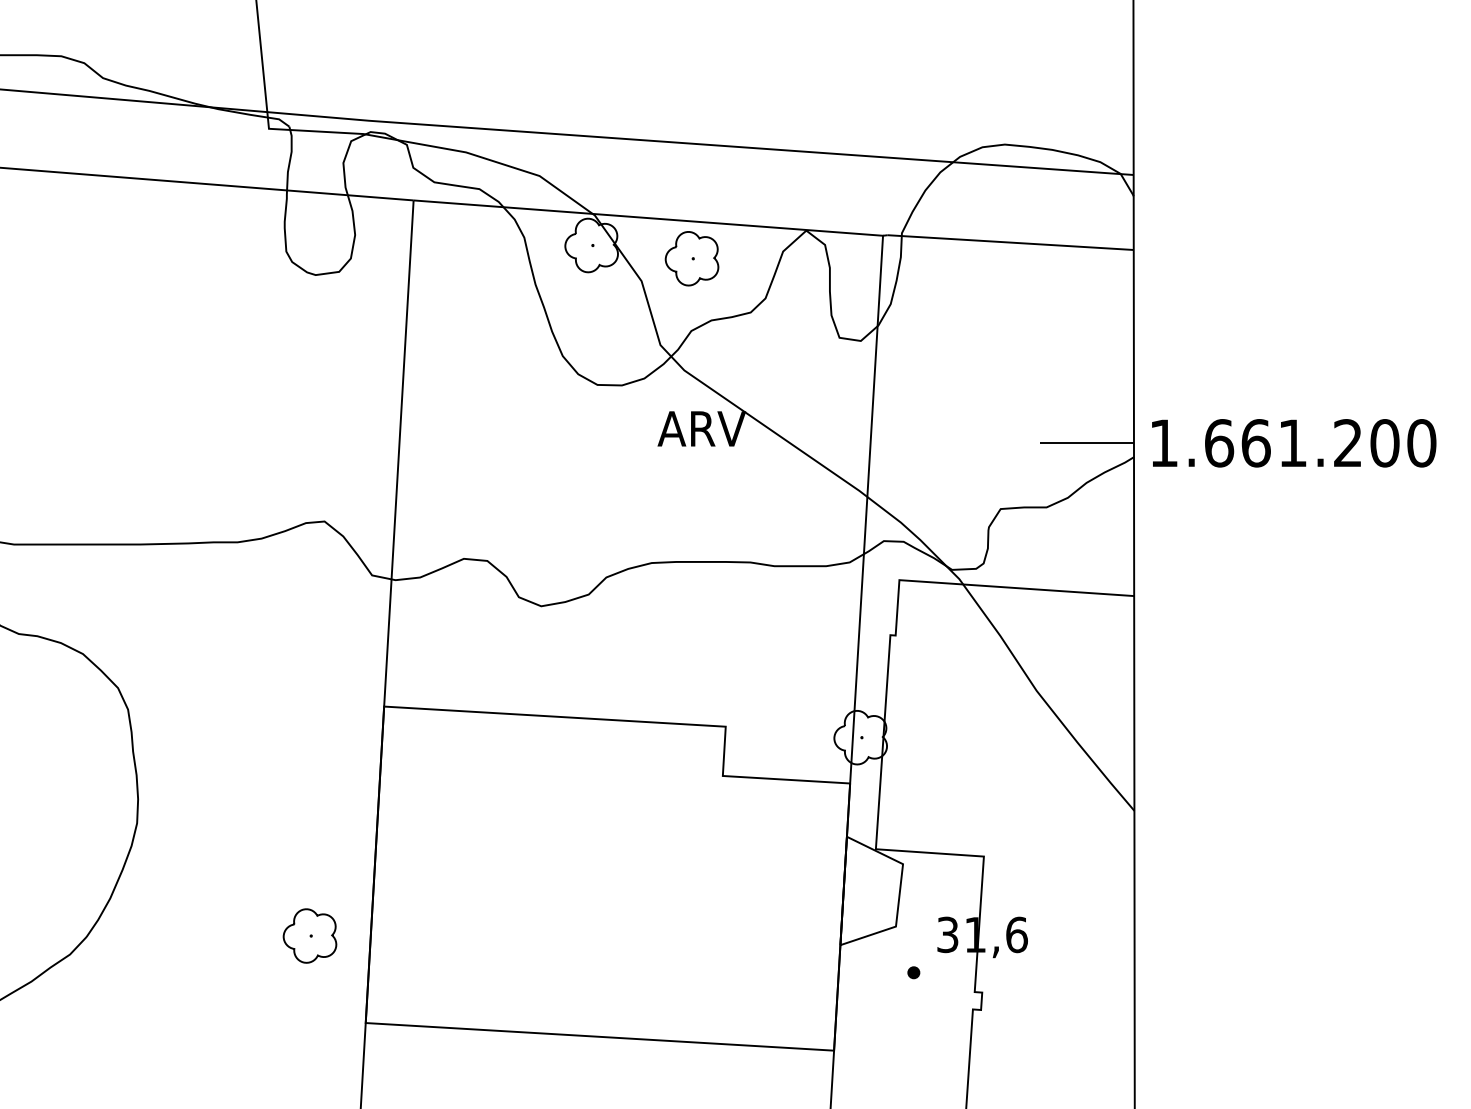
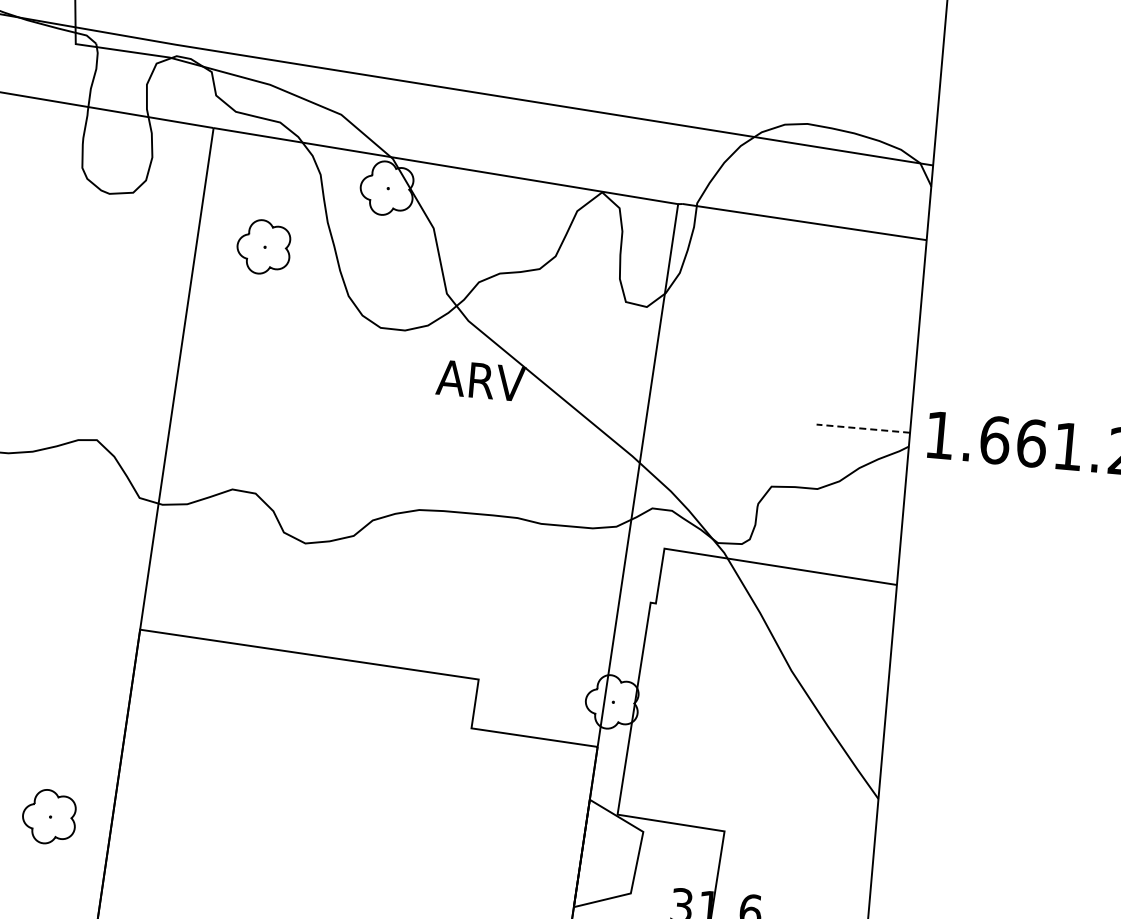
part: (691, 258) -> (263, 246), moved
line: (1087, 443) -> (863, 428), solid -> dashed
part: (309, 935) -> (48, 816), moved

